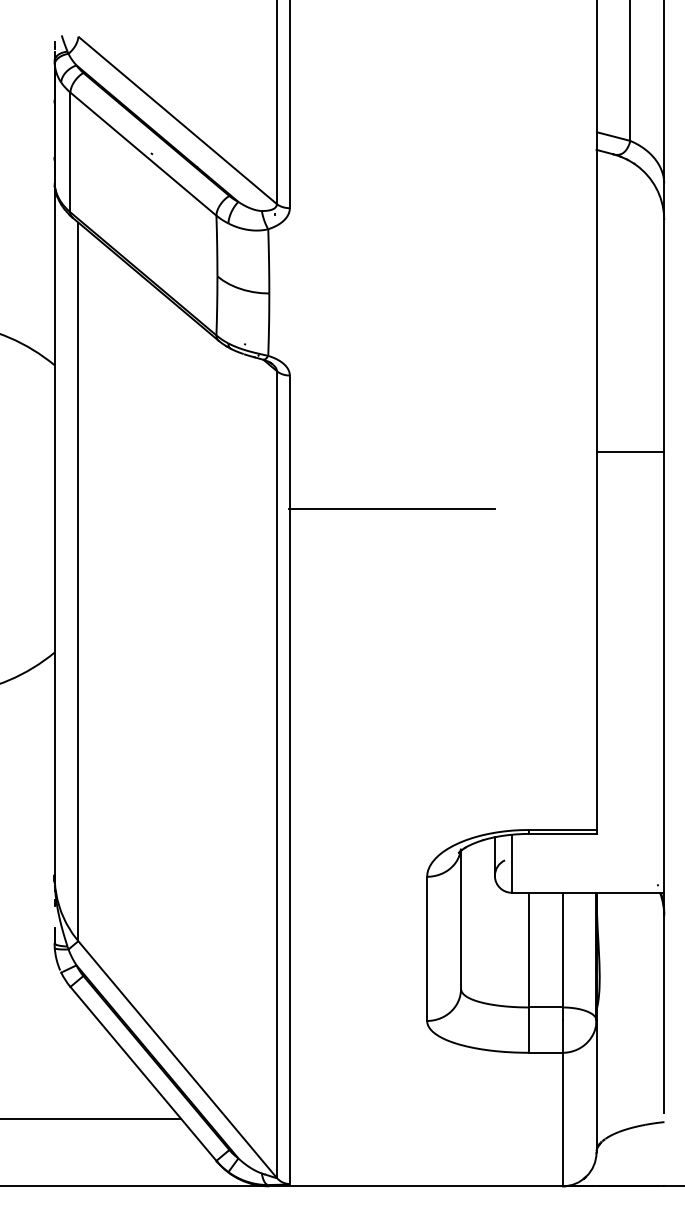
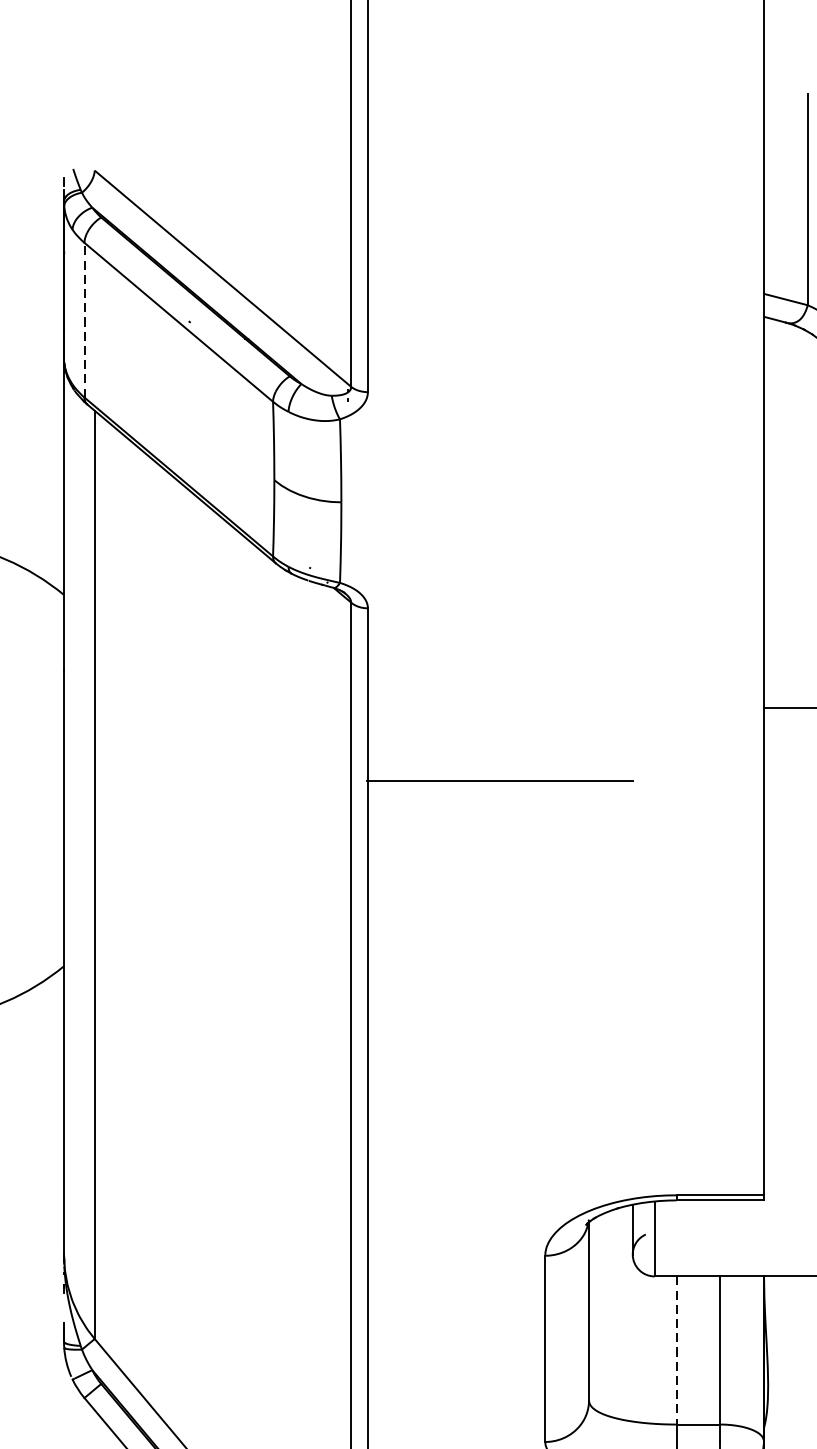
line: (70, 152) -> (84, 320), solid -> dashed
line: (528, 950) -> (676, 1350), solid -> dashed

